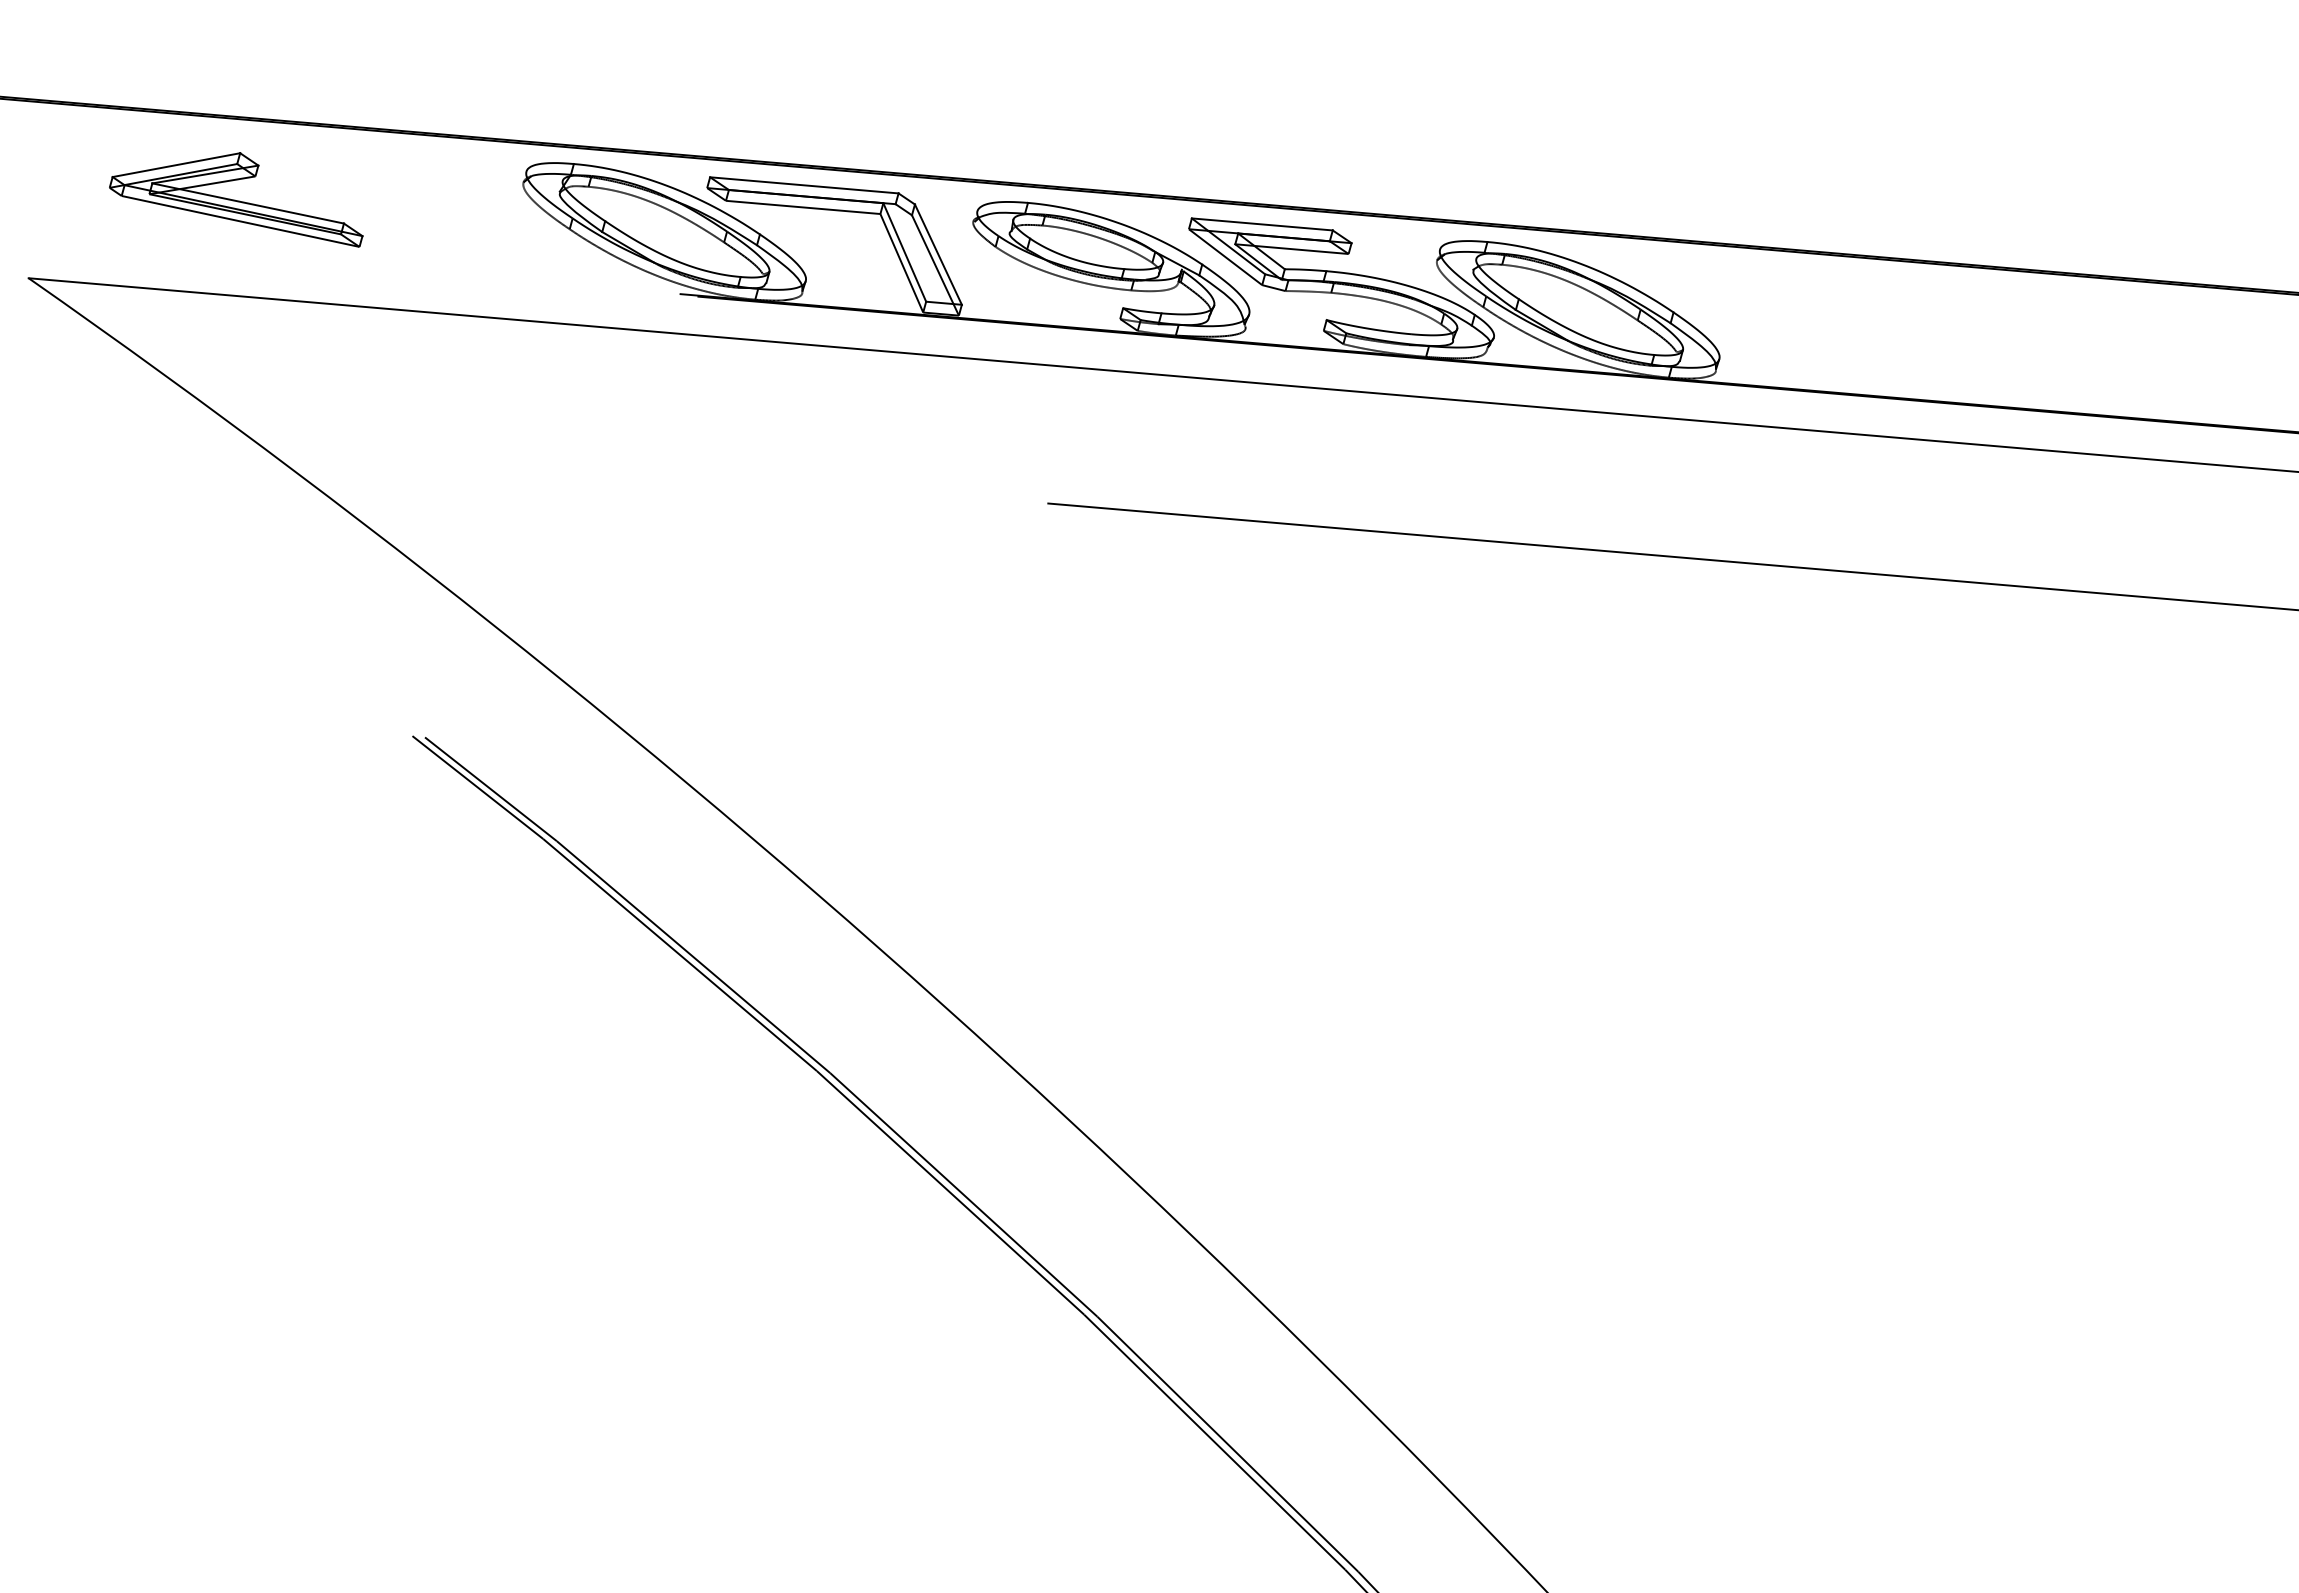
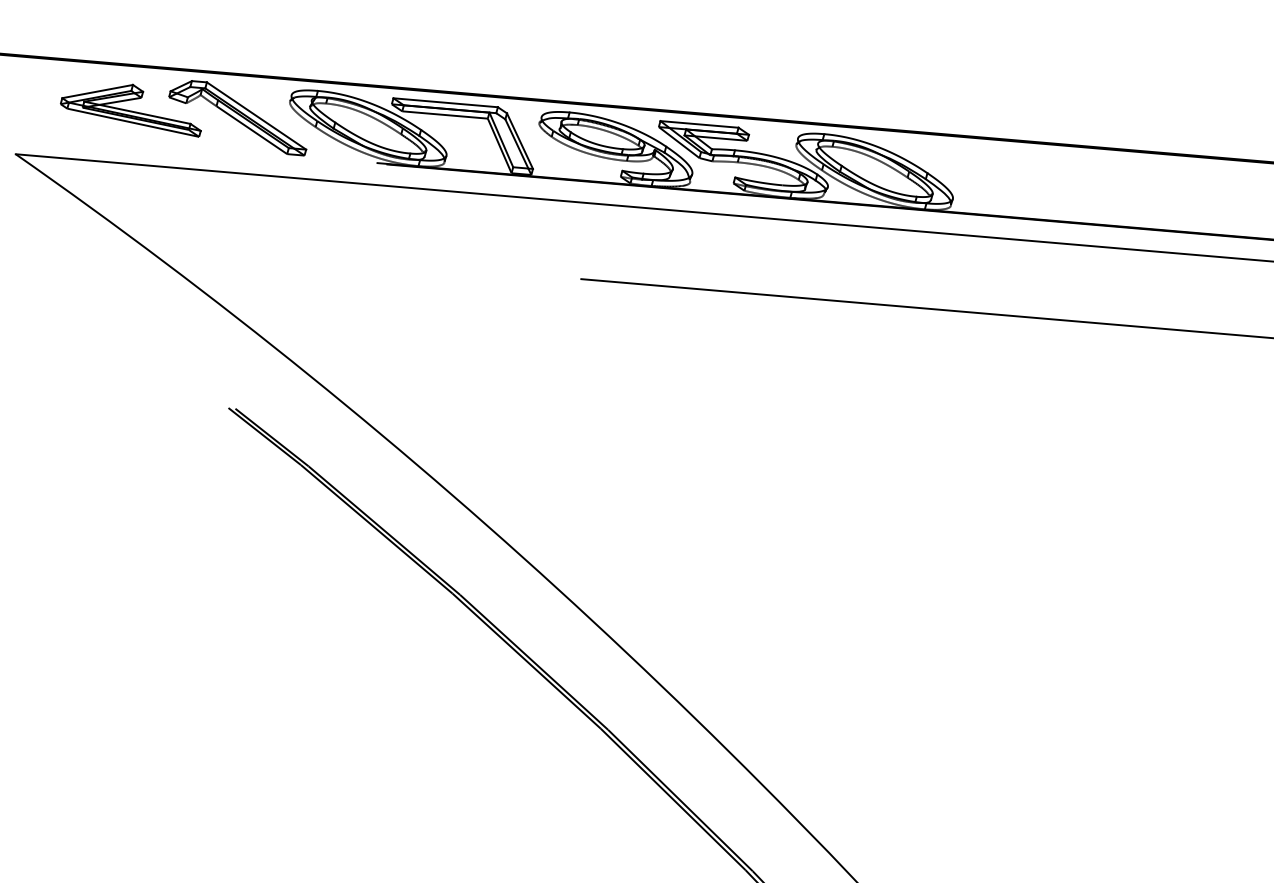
part: (428, 213) -> (237, 118), added

